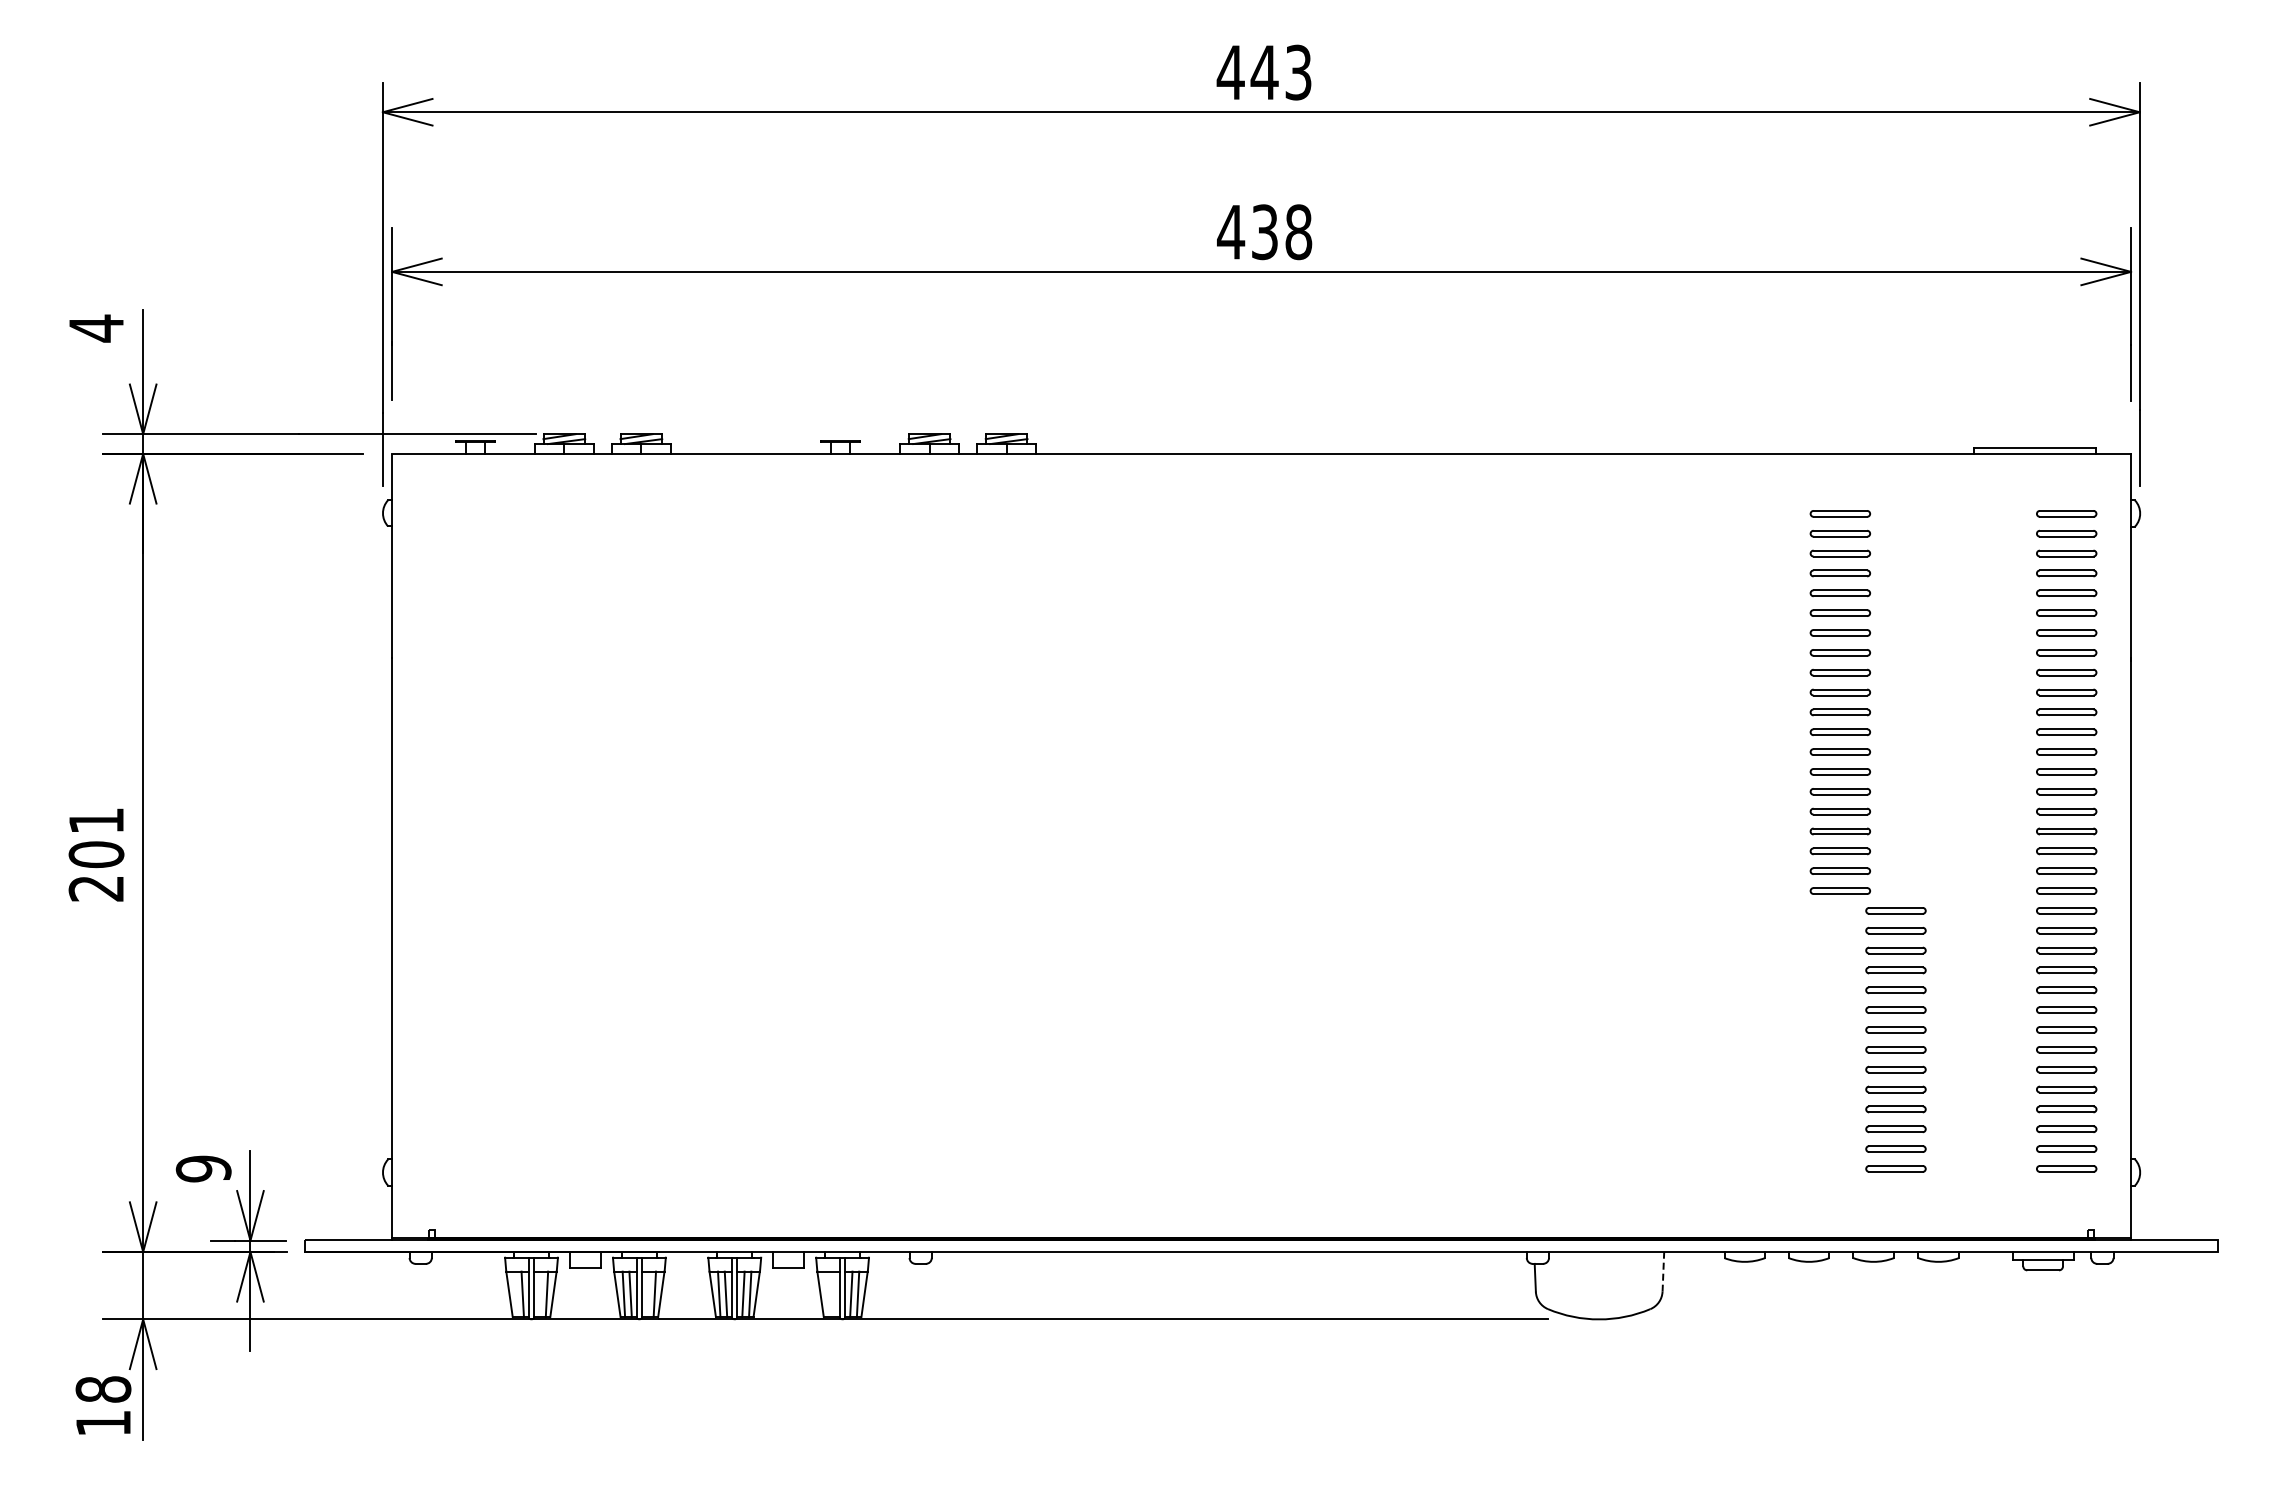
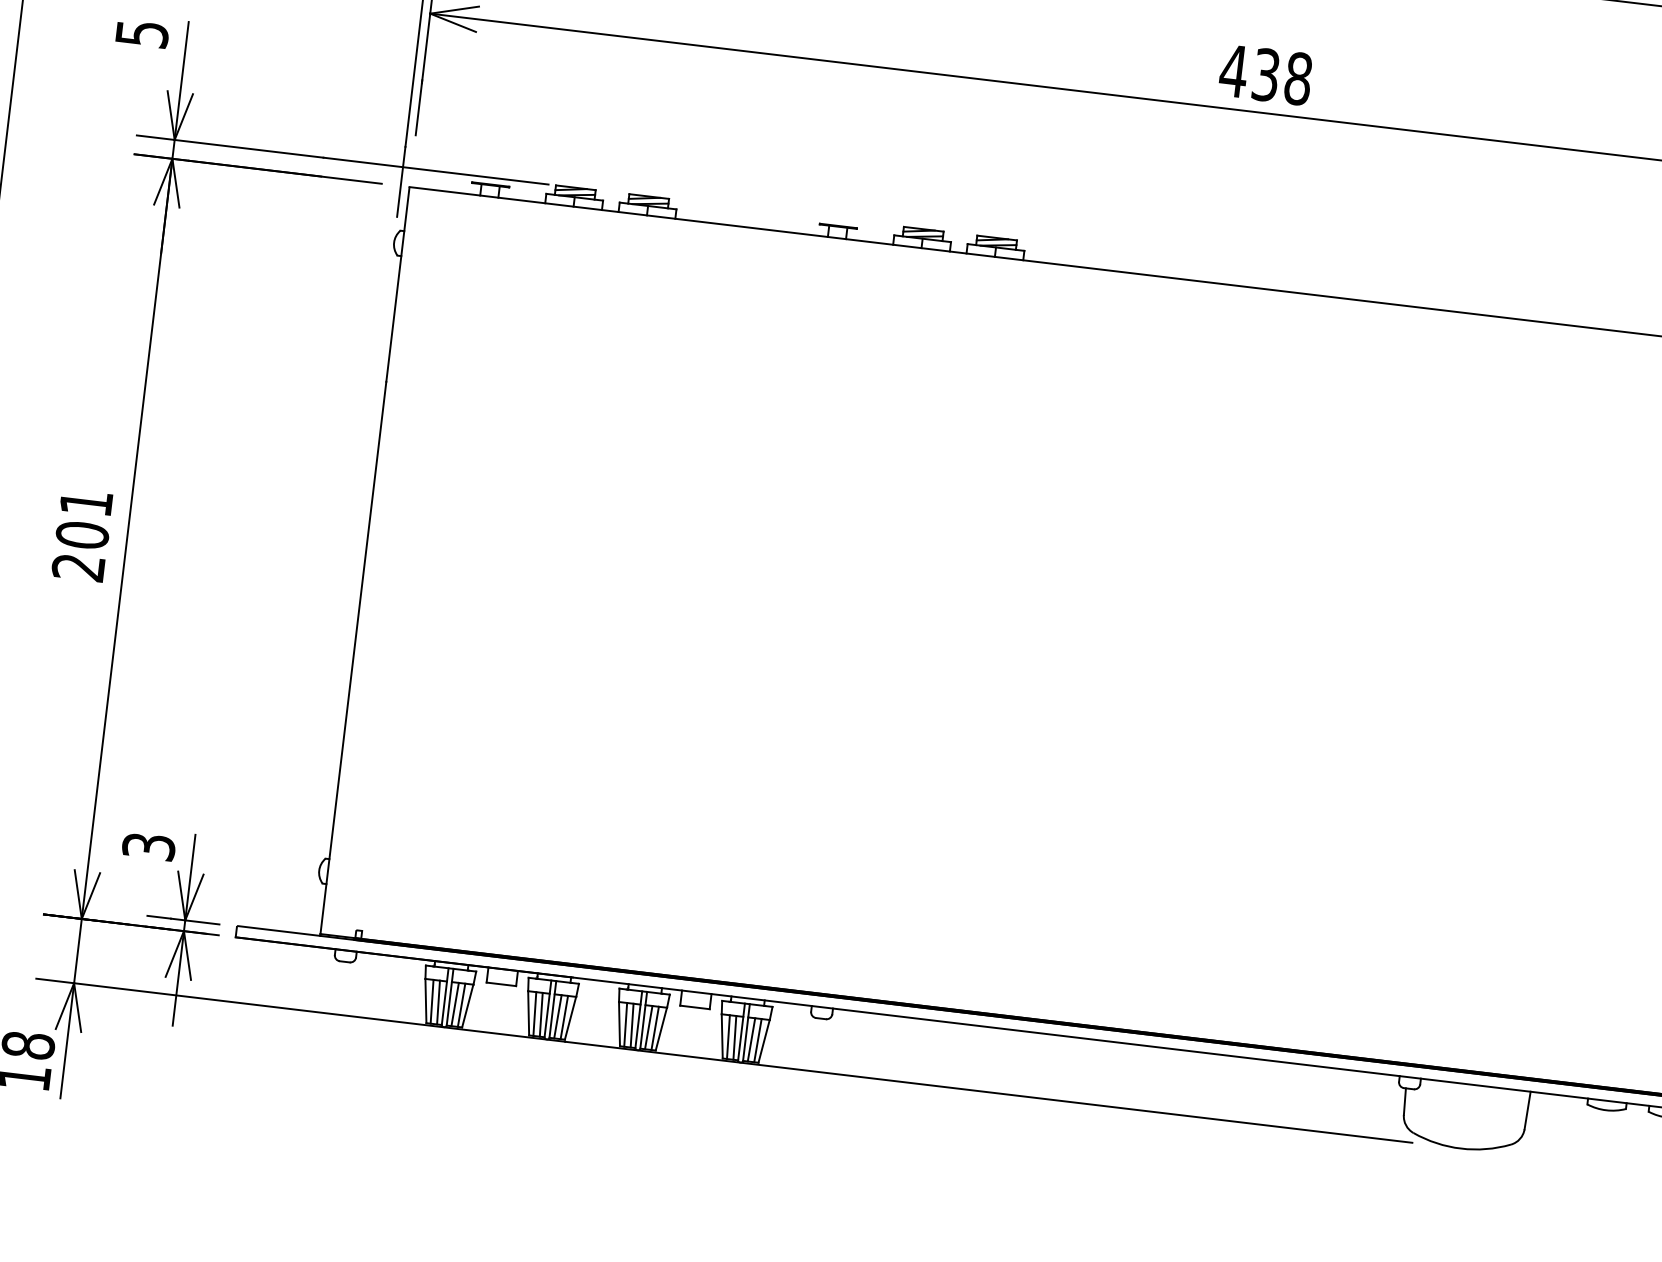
text: (96, 328) -> (142, 34), 4 -> 5
text: (203, 1168) -> (148, 846), 9 -> 3
line: (1663, 1271) -> (1527, 1110), dashed -> solid
line: (515, 1294) -> (431, 1001), added
line: (540, 1294) -> (455, 1004), added
line: (647, 1294) -> (557, 1016), added
line: (826, 1294) -> (727, 1037), added
line: (833, 1294) -> (734, 1037), added

